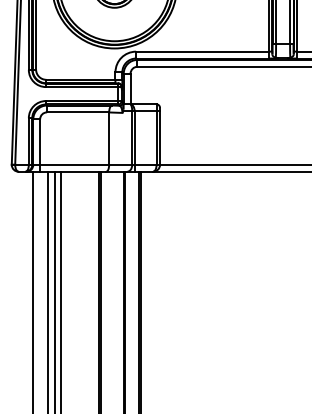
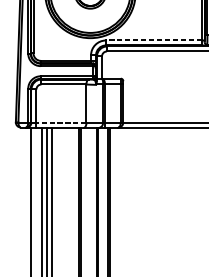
line: (201, 51) -> (153, 40), solid -> dashed
line: (74, 164) -> (61, 122), solid -> dashed

